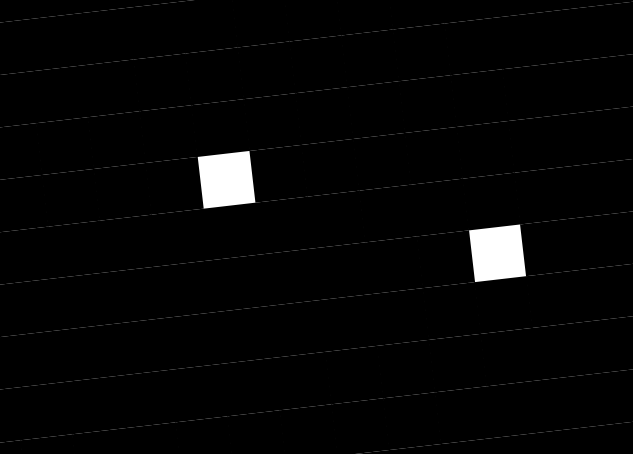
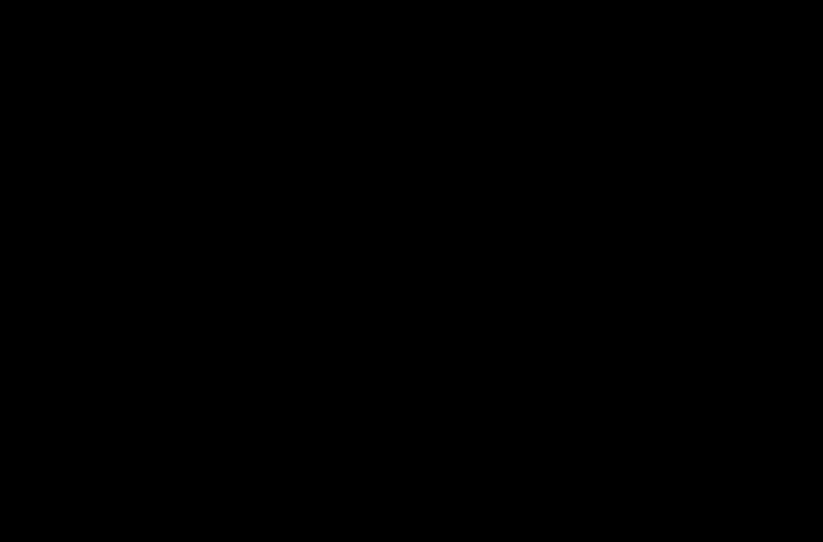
fill: (225, 179) -> (424, 193), added
fill: (497, 252) -> (682, 296), added

